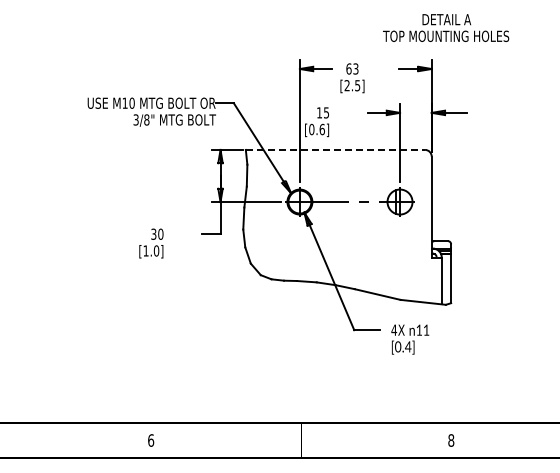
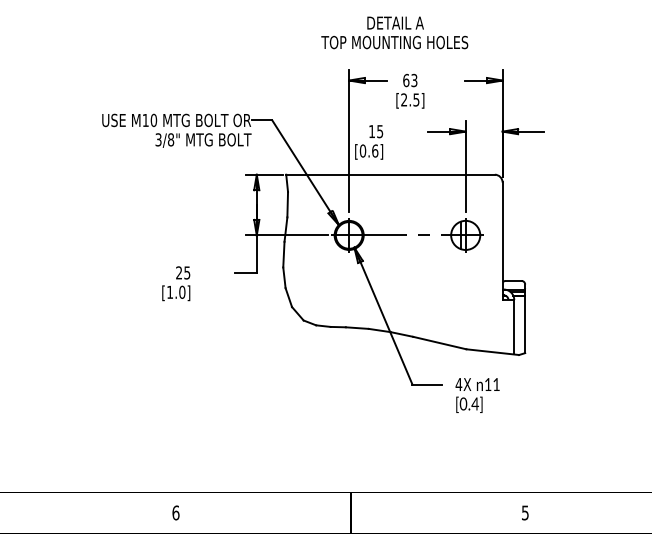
text: (446, 27) -> (395, 32), moved
line: (335, 149) -> (390, 174), dashed -> solid
text: (157, 233) -> (183, 272), 30 -> 25
text: (451, 440) -> (525, 512), 8 -> 5

